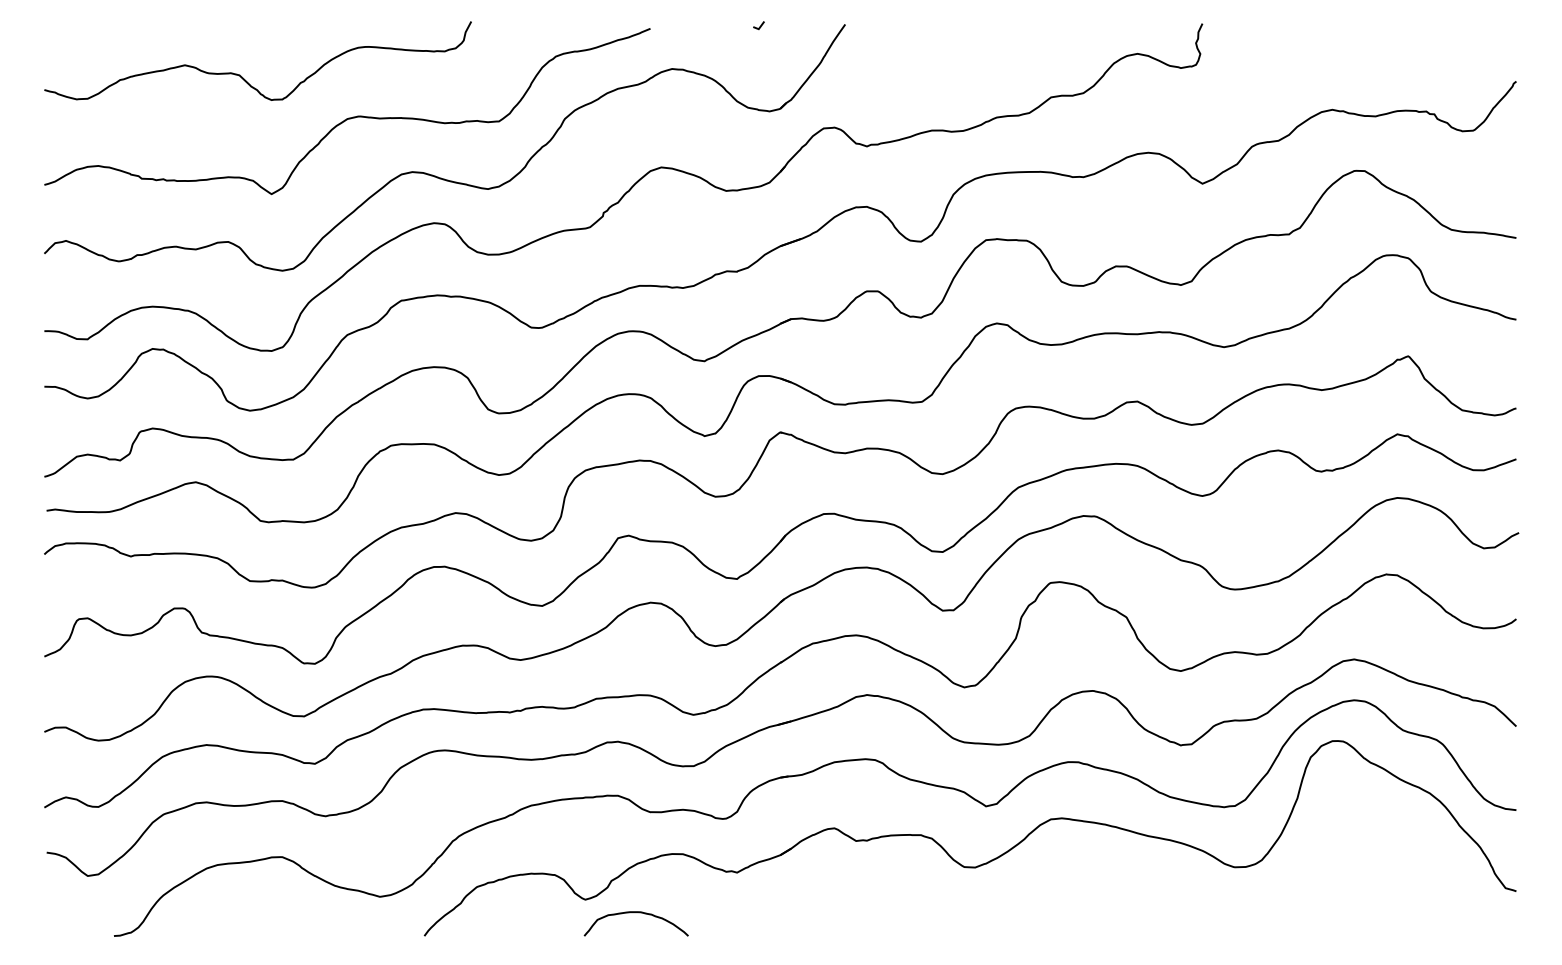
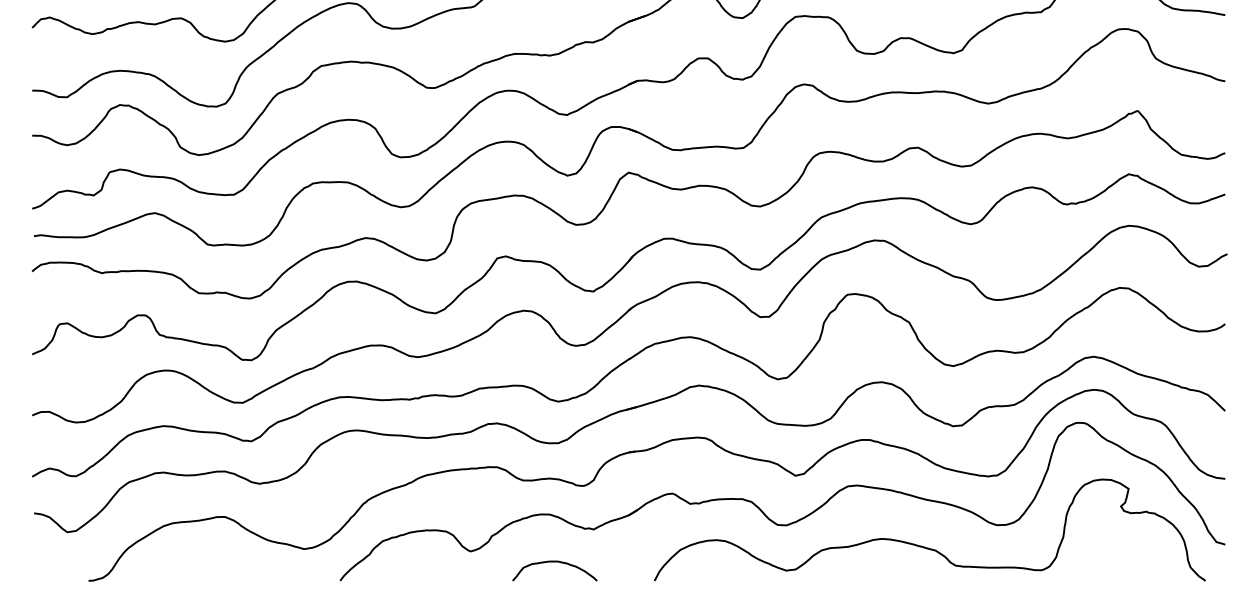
curve: (1144, 893) -> (923, 546), added
curve: (635, 913) -> (554, 562), moved

